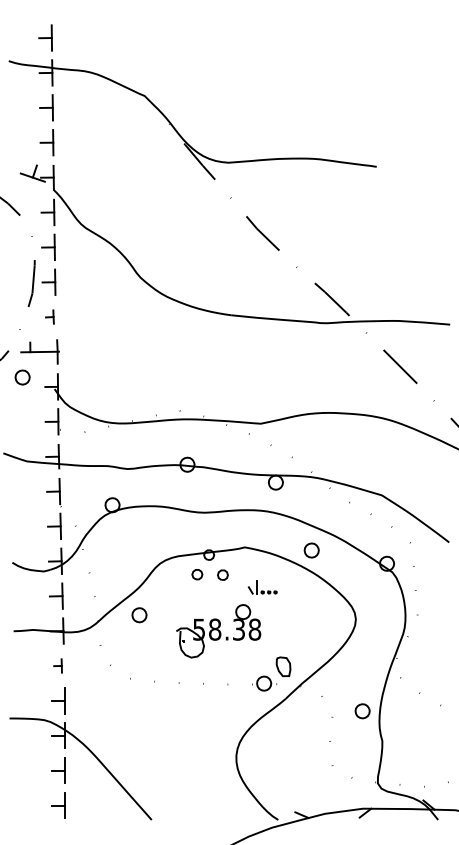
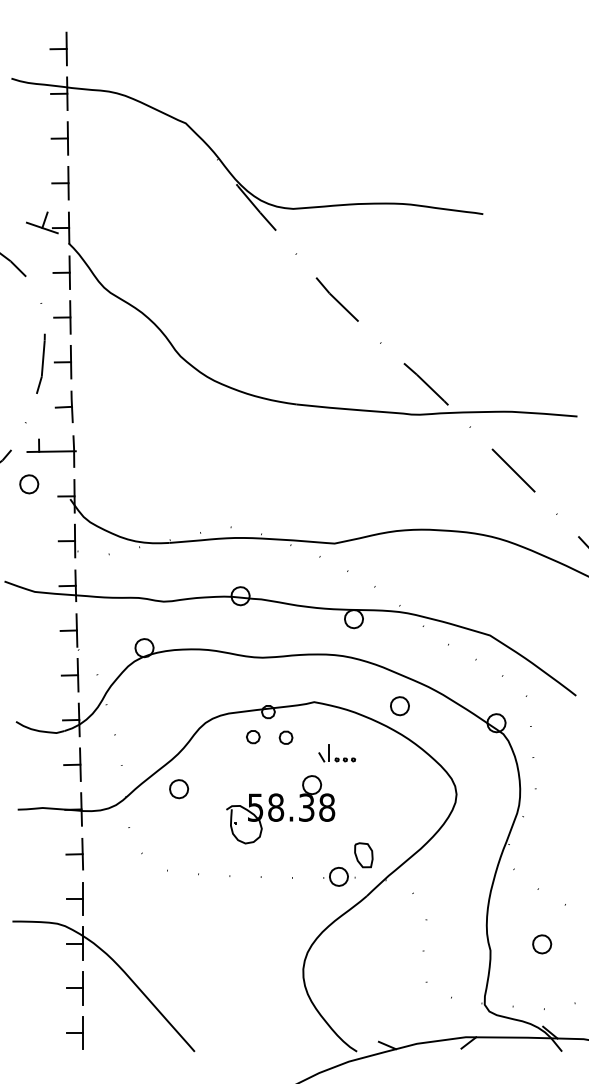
part: (49, 316) -> (63, 406), size x1.67
part: (57, 665) -> (73, 853), size x1.67
part: (362, 711) -> (541, 944), moved

